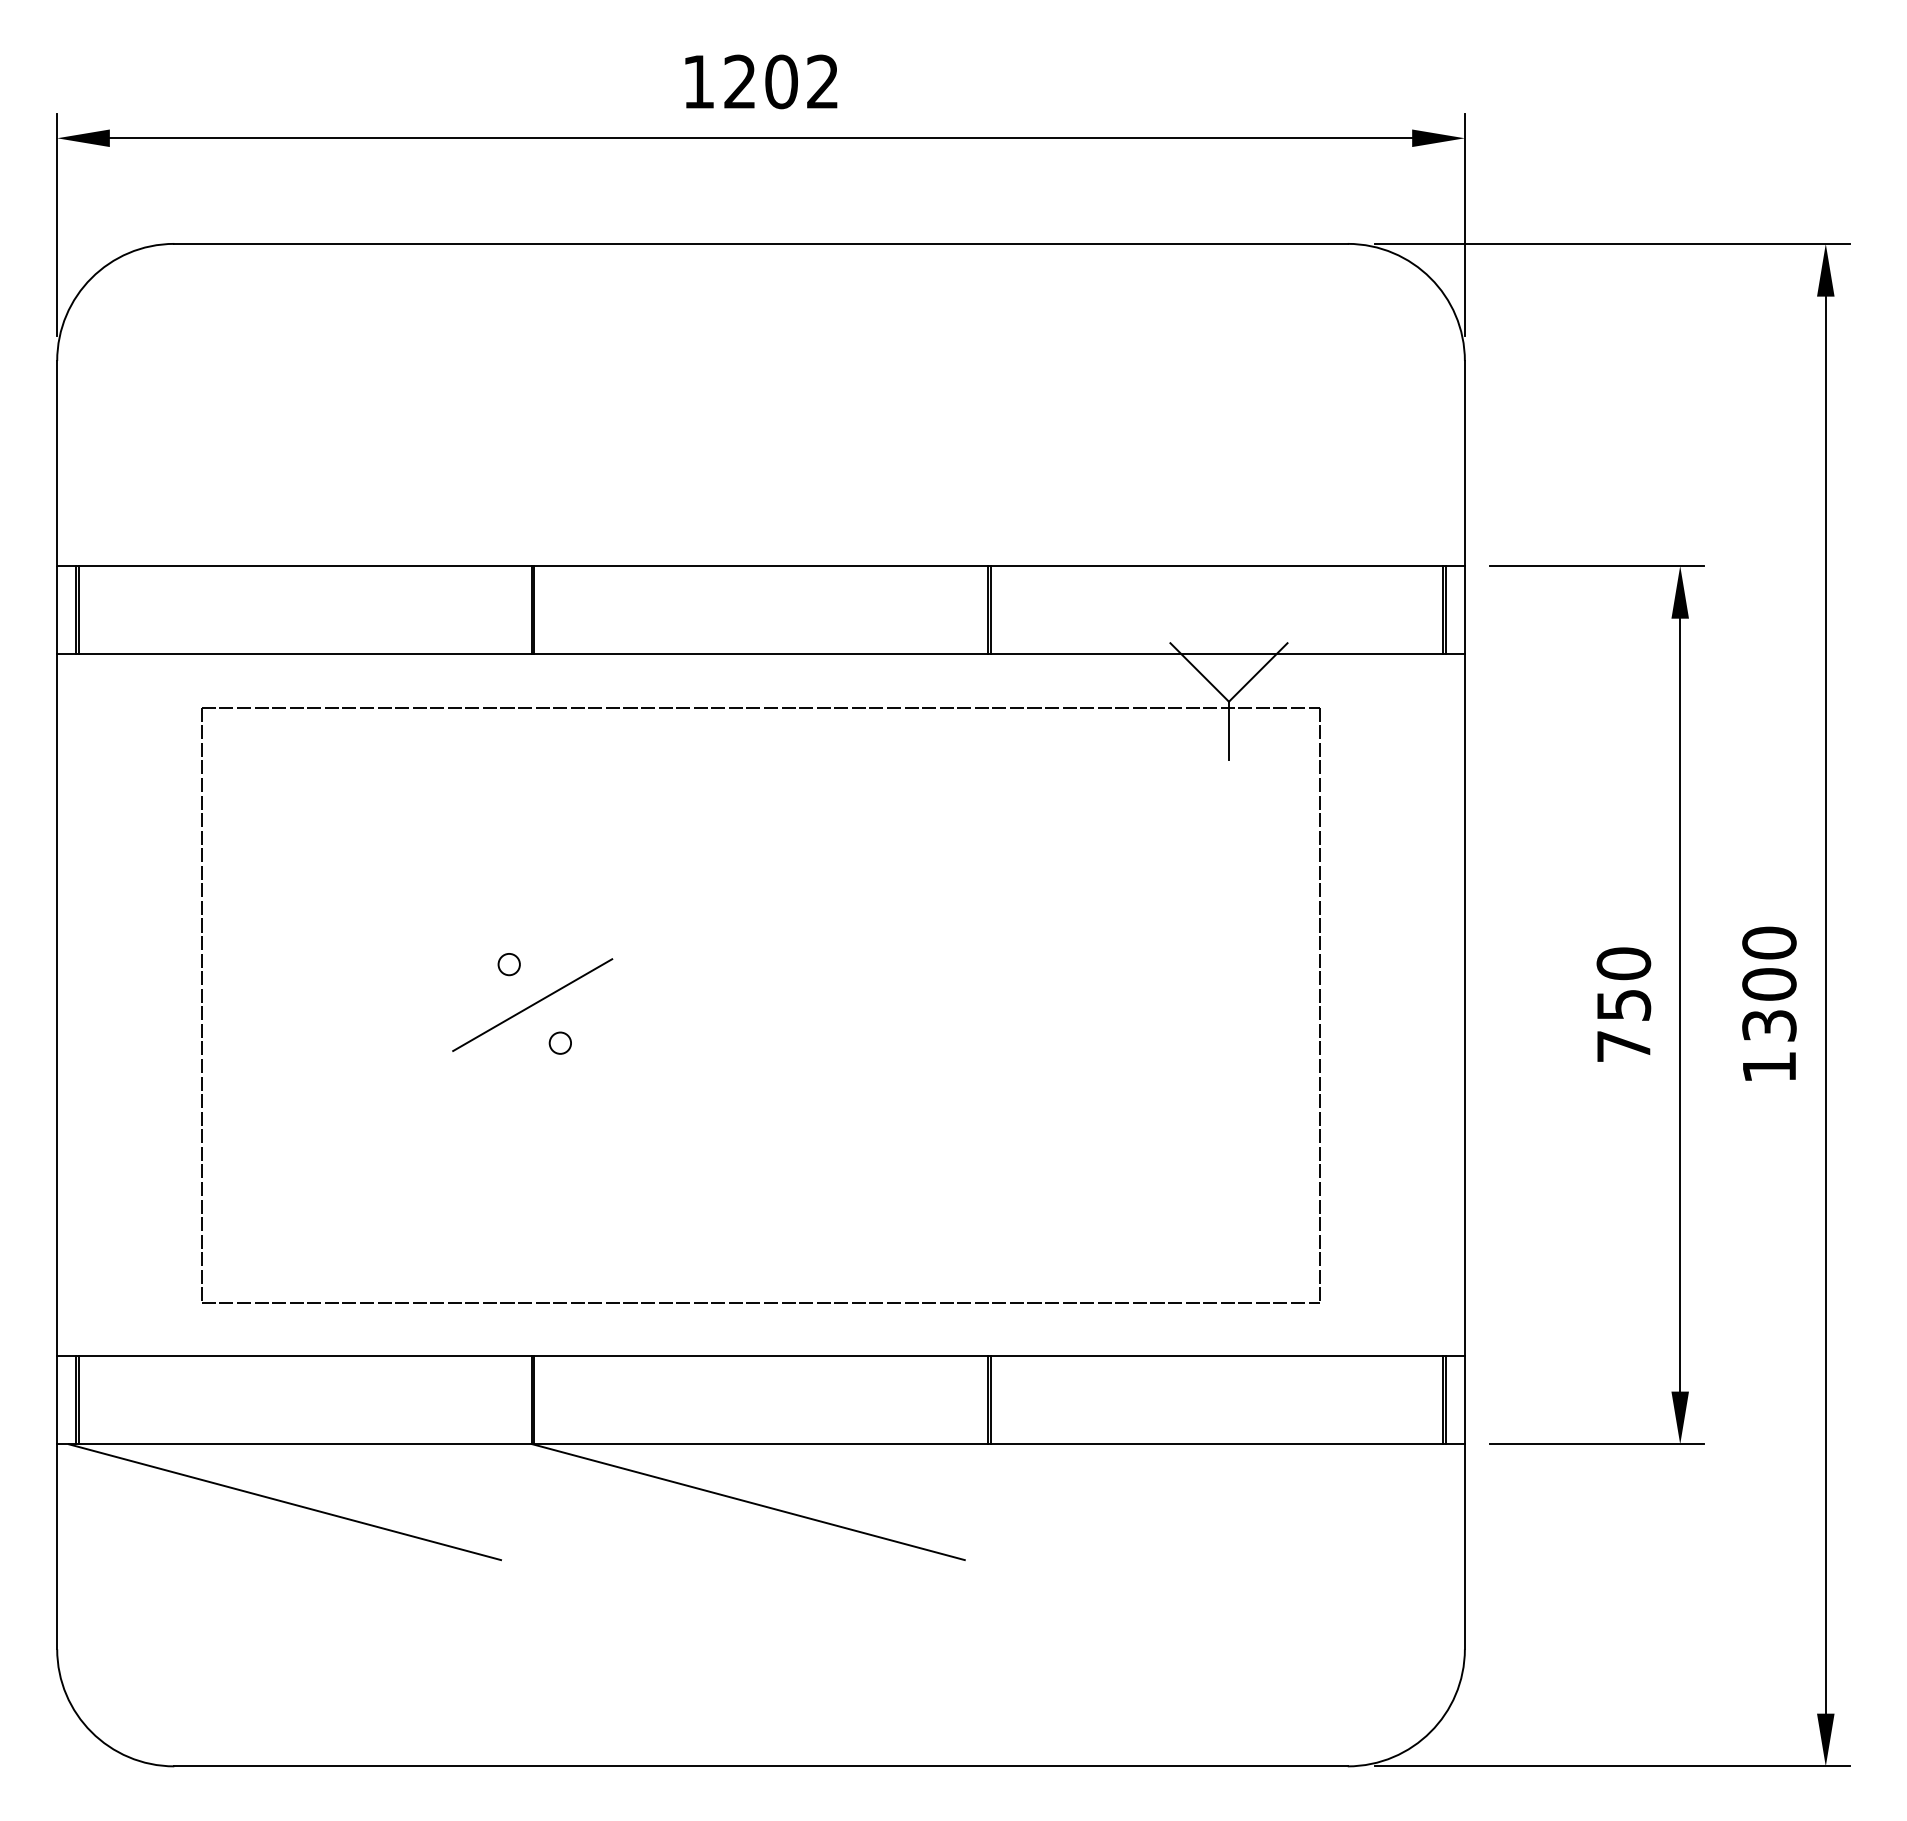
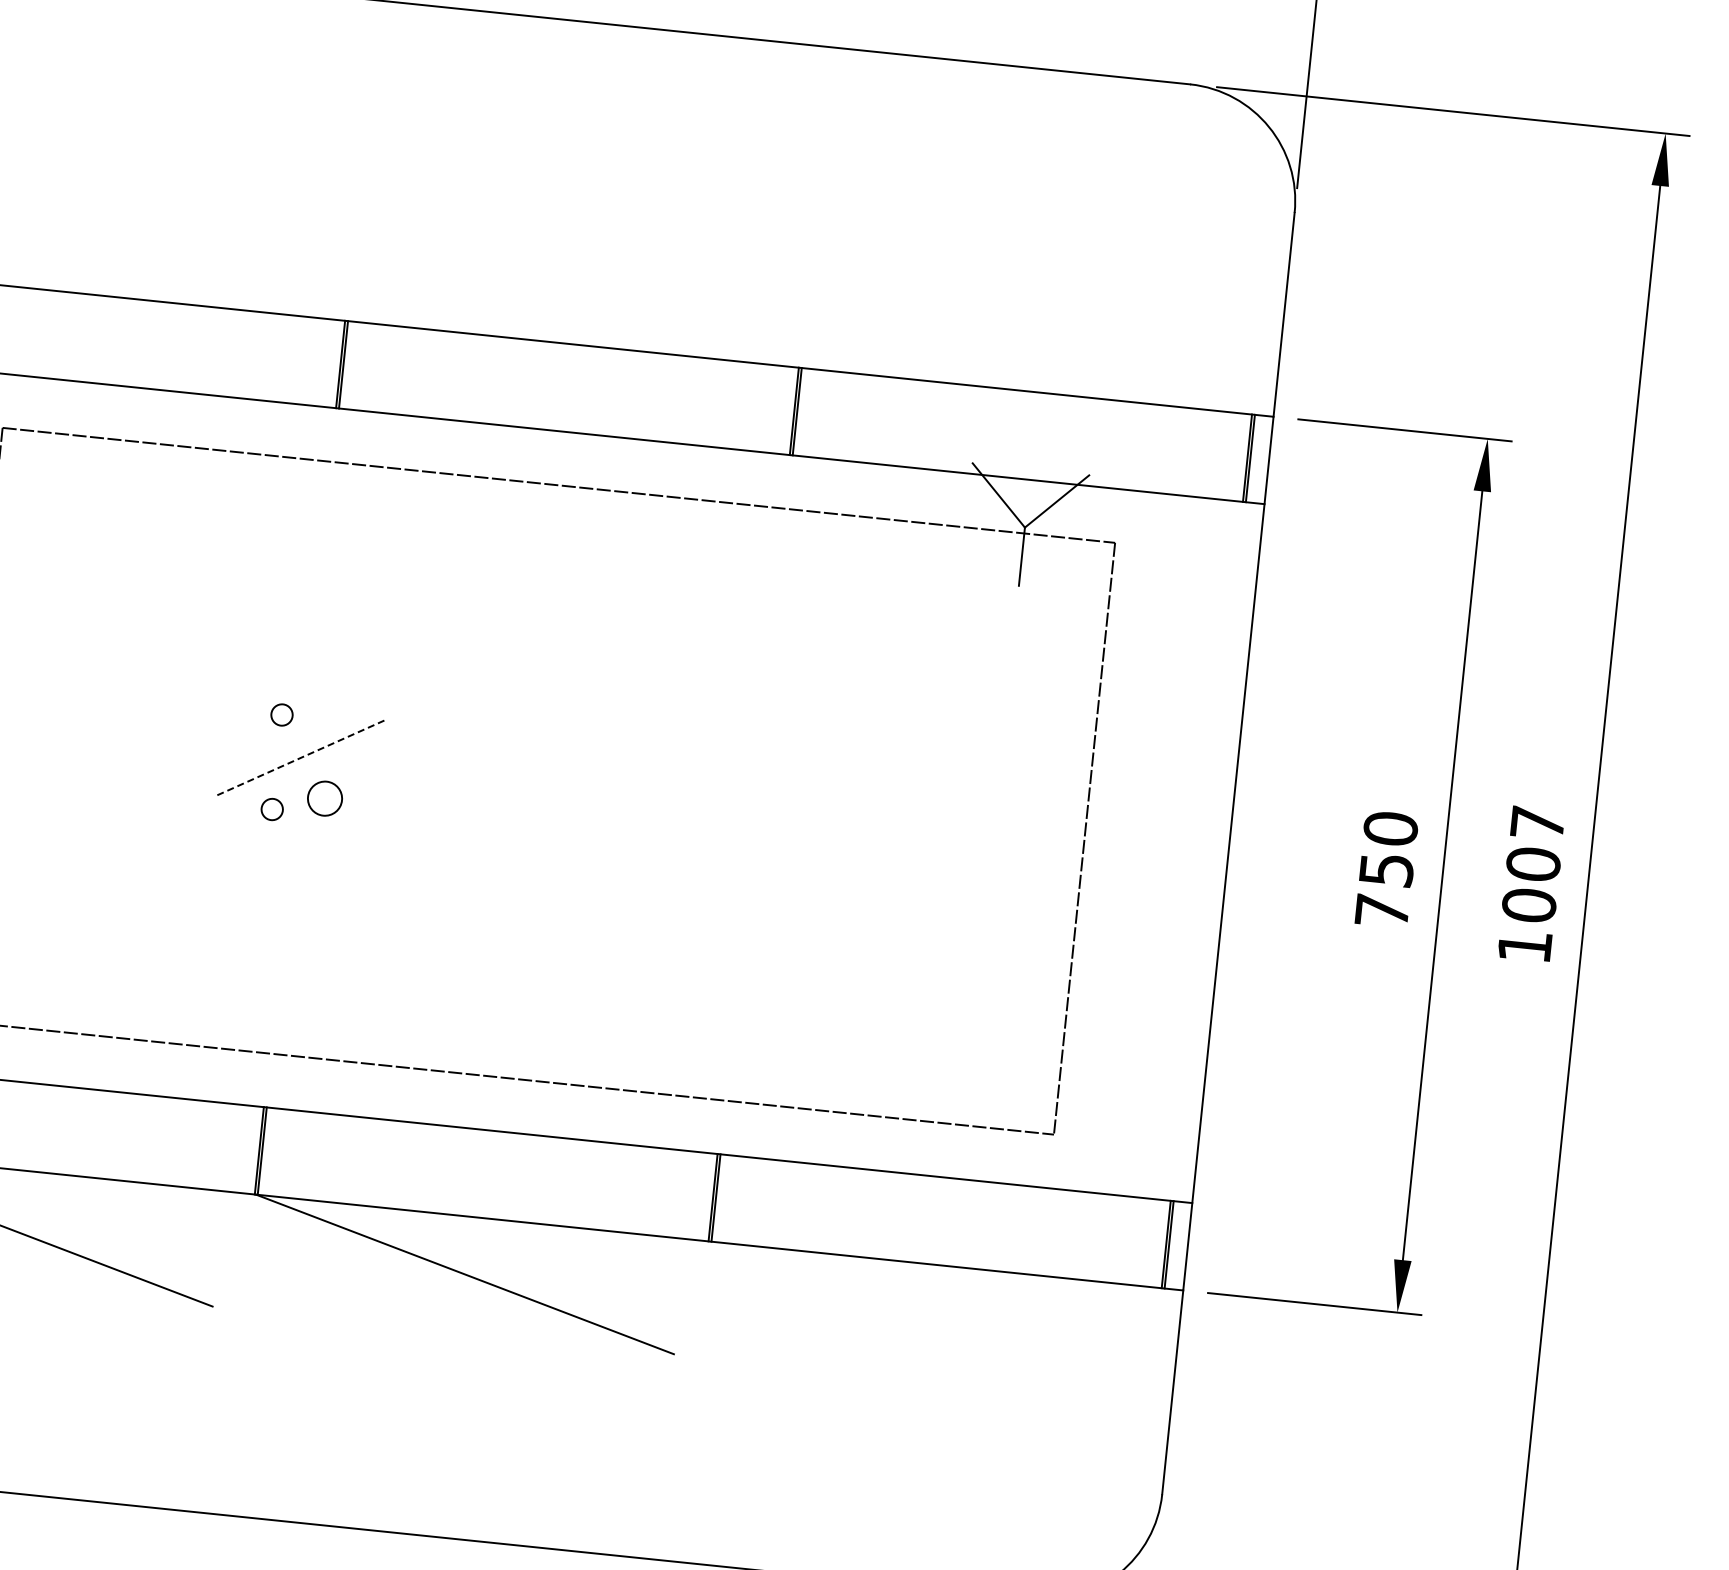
text: (1769, 984) -> (1533, 864), 1300 -> 1007
line: (532, 1005) -> (300, 758), solid -> dashed
circle: (559, 1042) -> (323, 797), size x1.6
circle: (508, 1059) -> (271, 809), added

